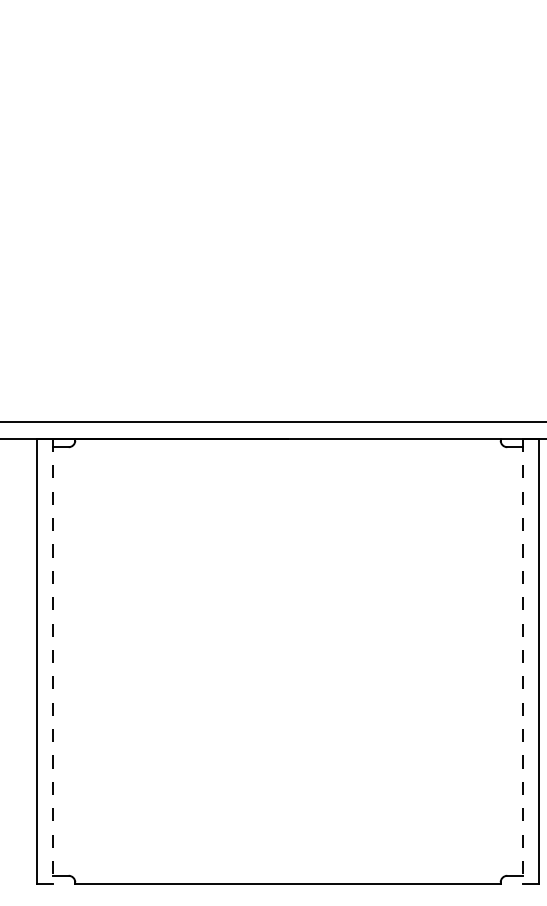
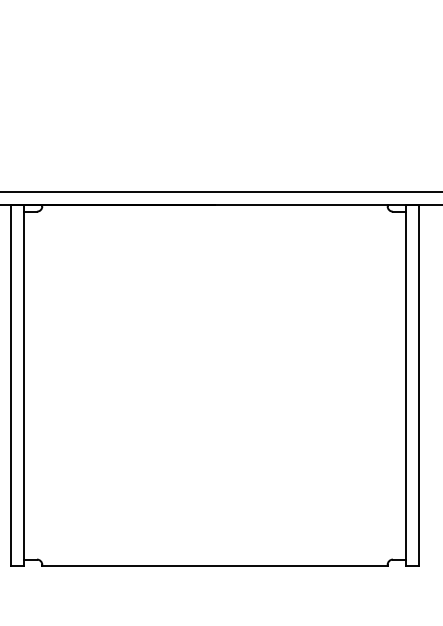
line: (53, 661) -> (24, 385), dashed -> solid
line: (522, 661) -> (405, 385), dashed -> solid

